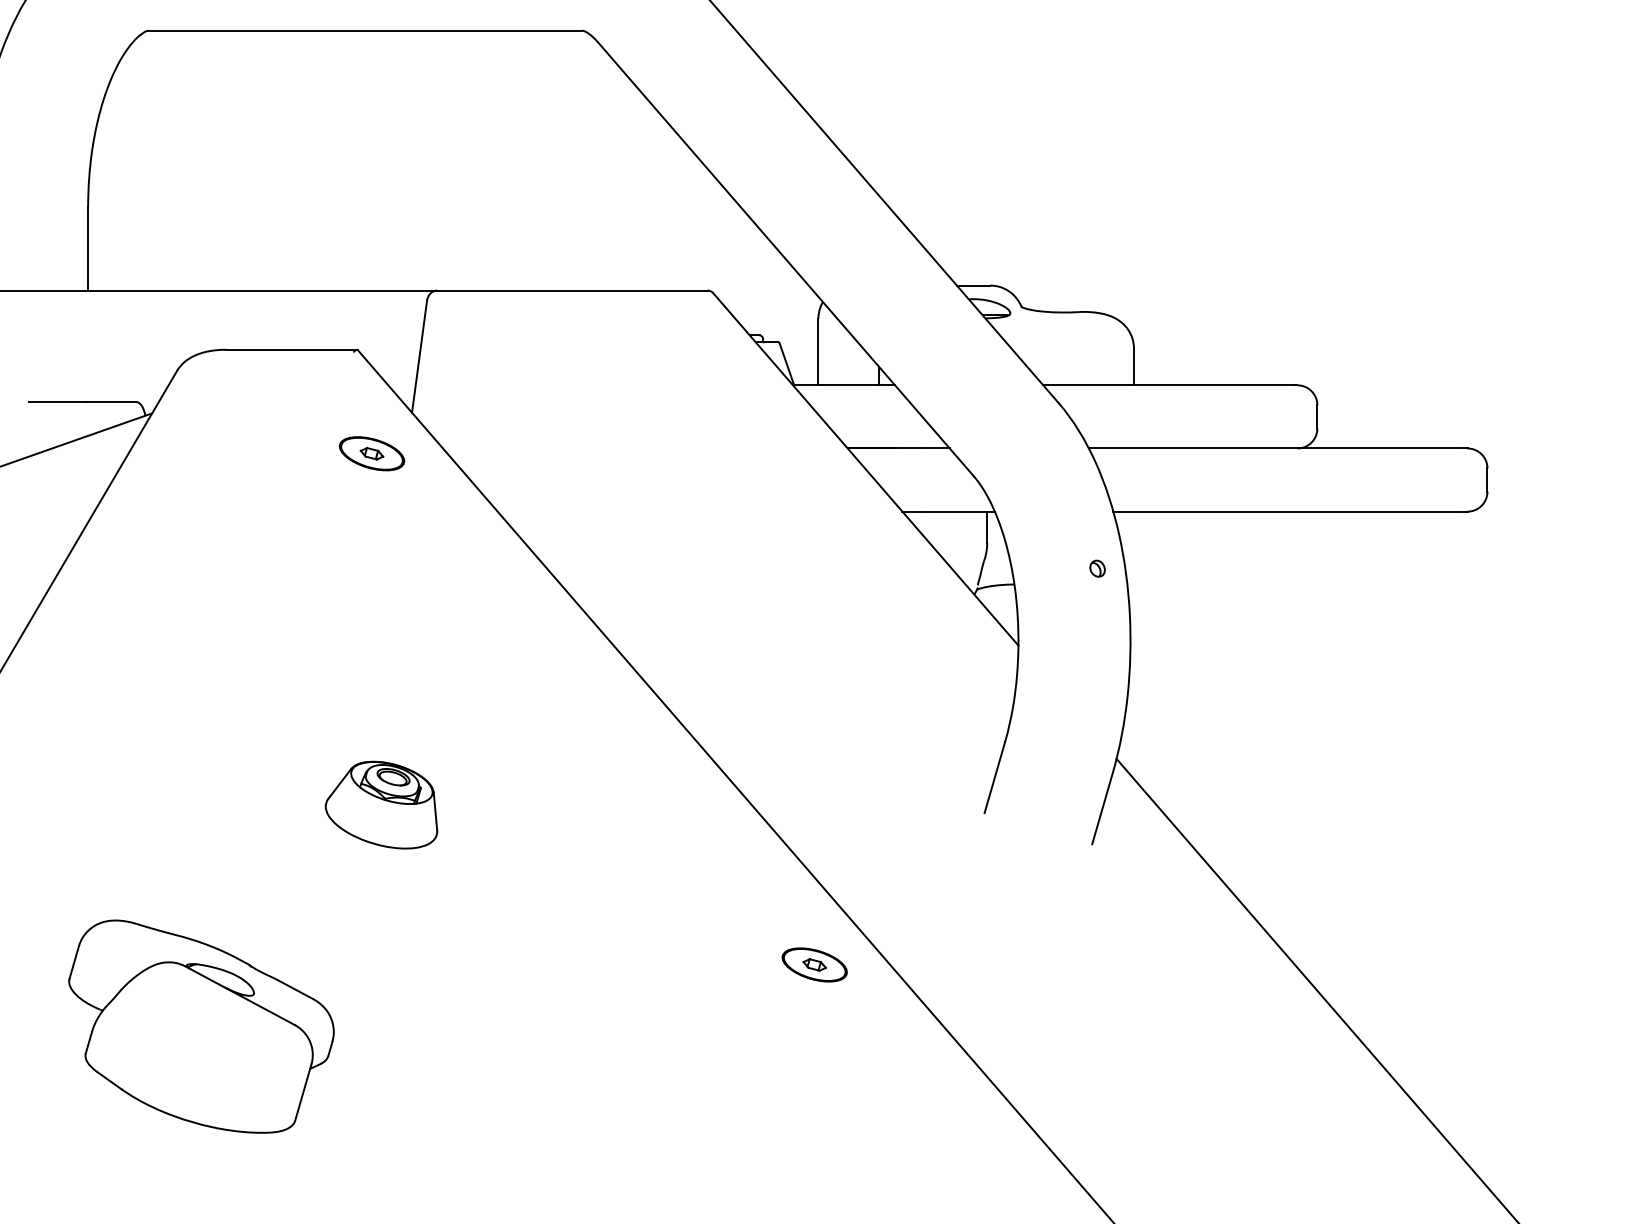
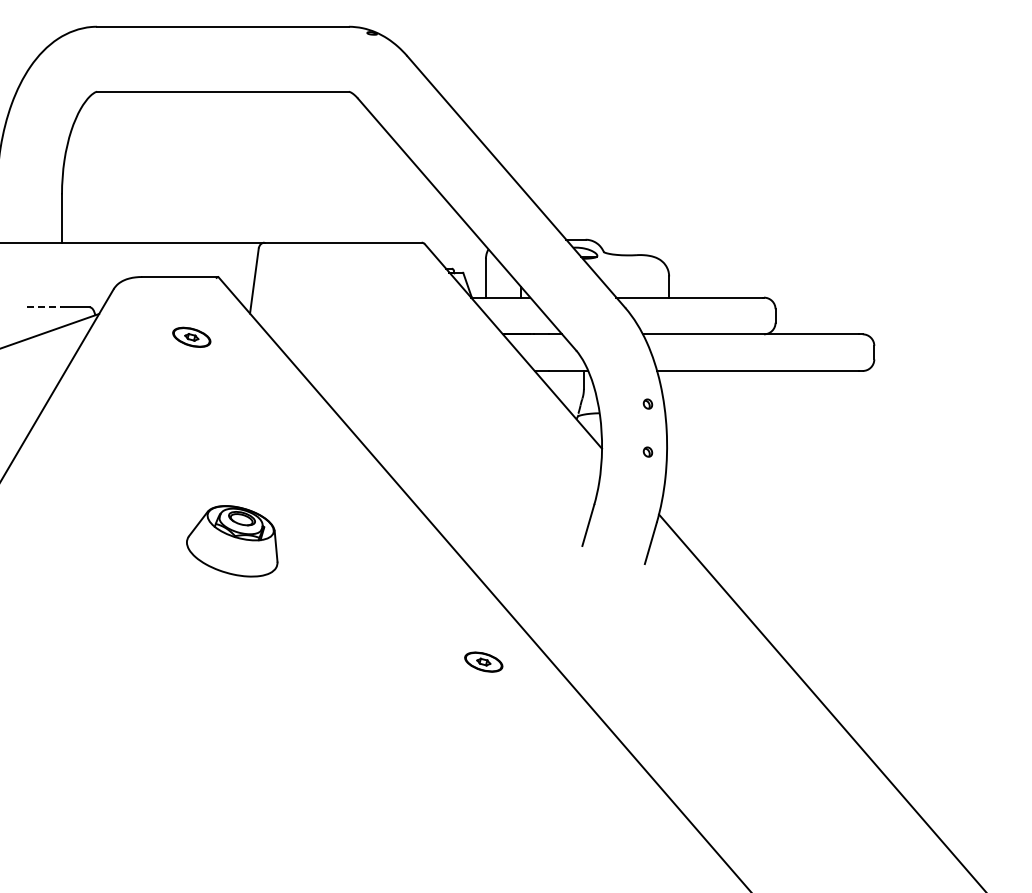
line: (57, 402) -> (44, 307), solid -> dashed
part: (371, 452) -> (191, 336), moved
part: (1096, 650) -> (647, 451), added
part: (381, 805) -> (232, 541), size x1.4
part: (814, 963) -> (483, 661), moved
part: (200, 1025) -> (127, 669), removed

